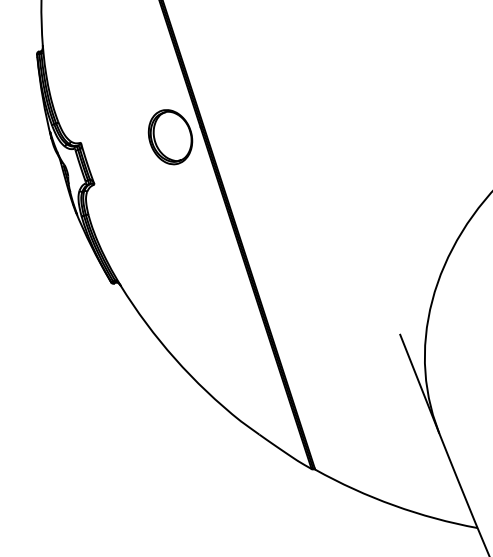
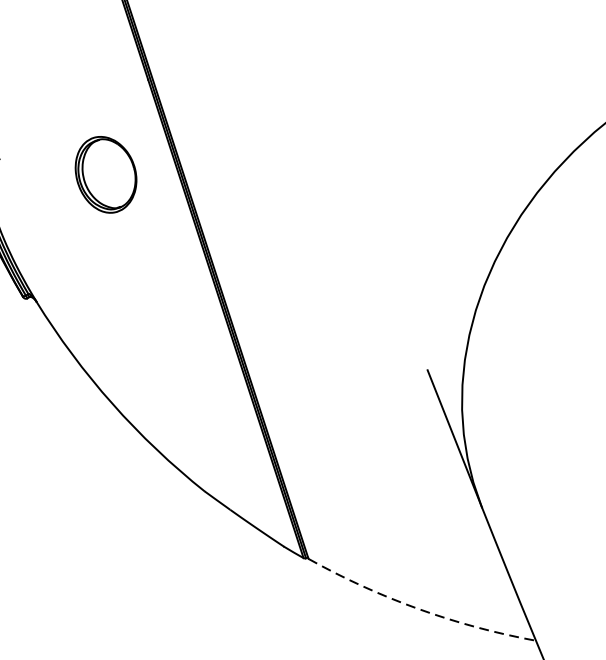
part: (170, 137) -> (106, 175), moved
arc: (393, 505) -> (418, 609), solid -> dashed

